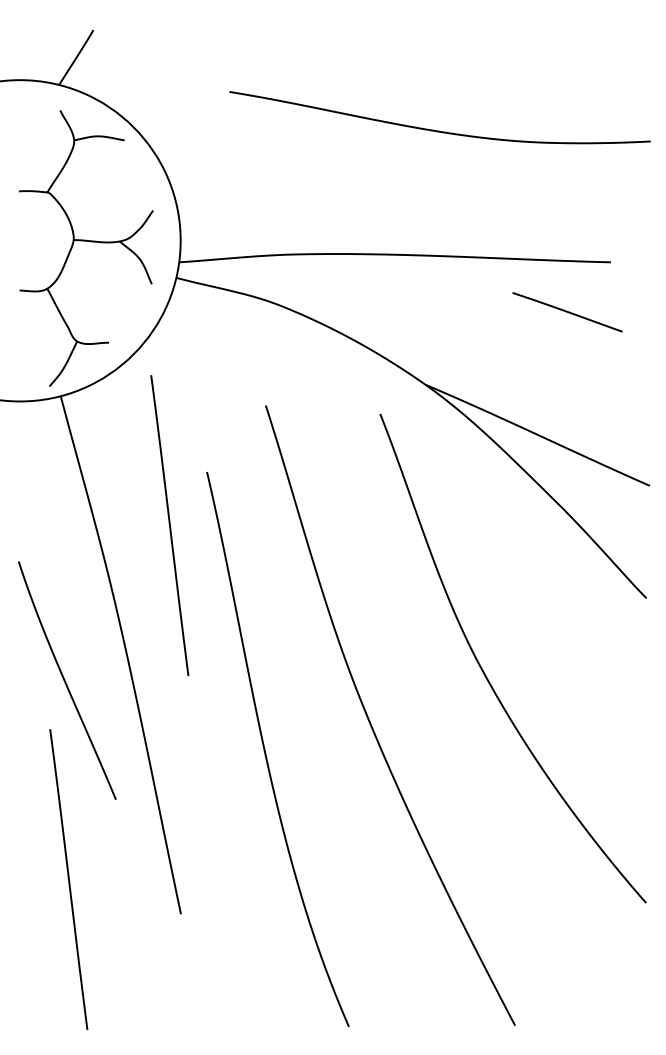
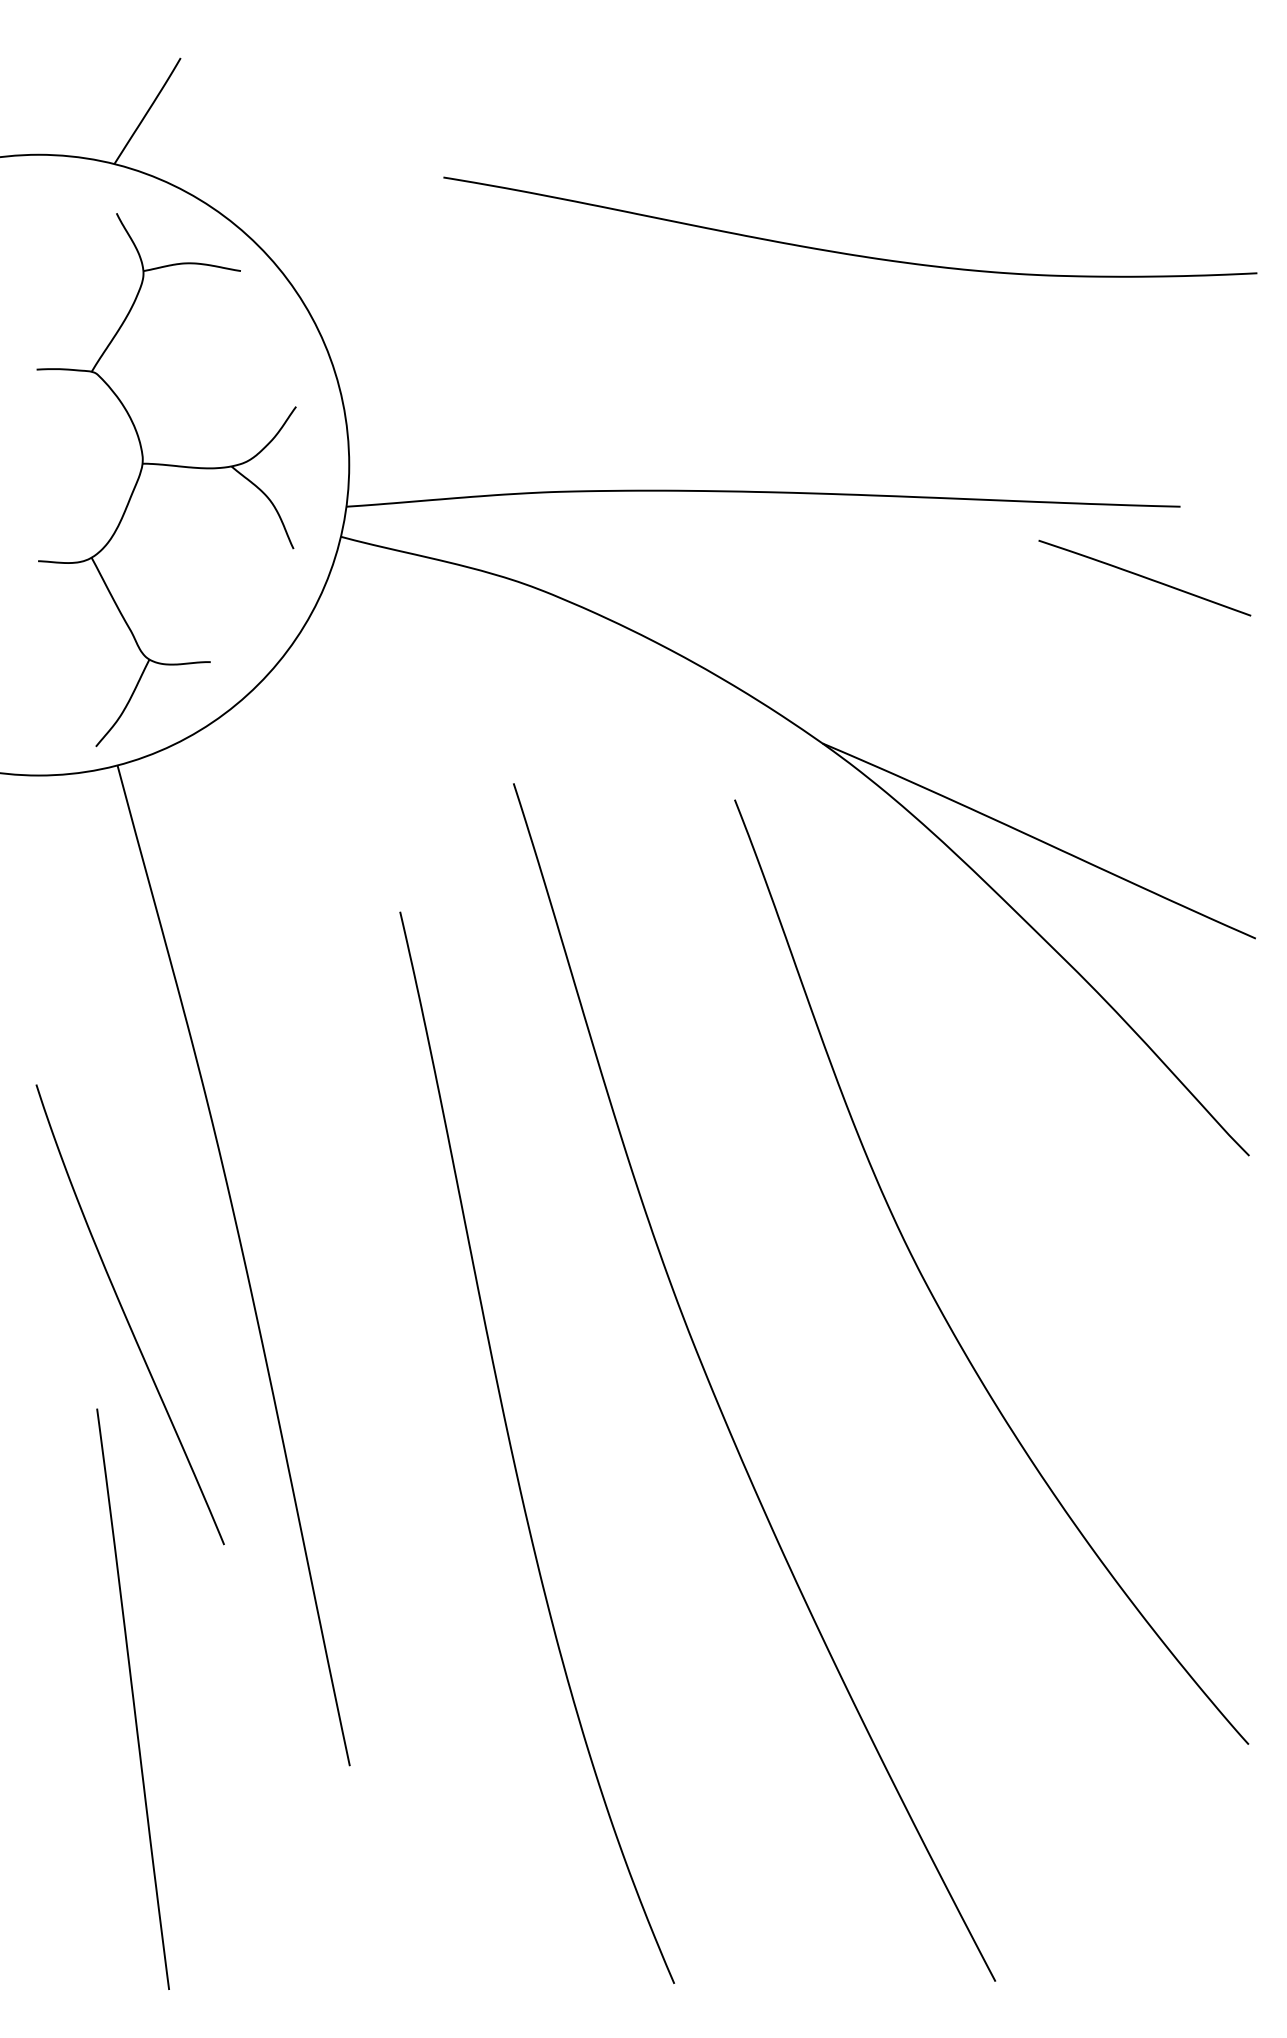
line: (567, 312) -> (1144, 578), moved
line: (169, 525) -> (327, 1015), removed

